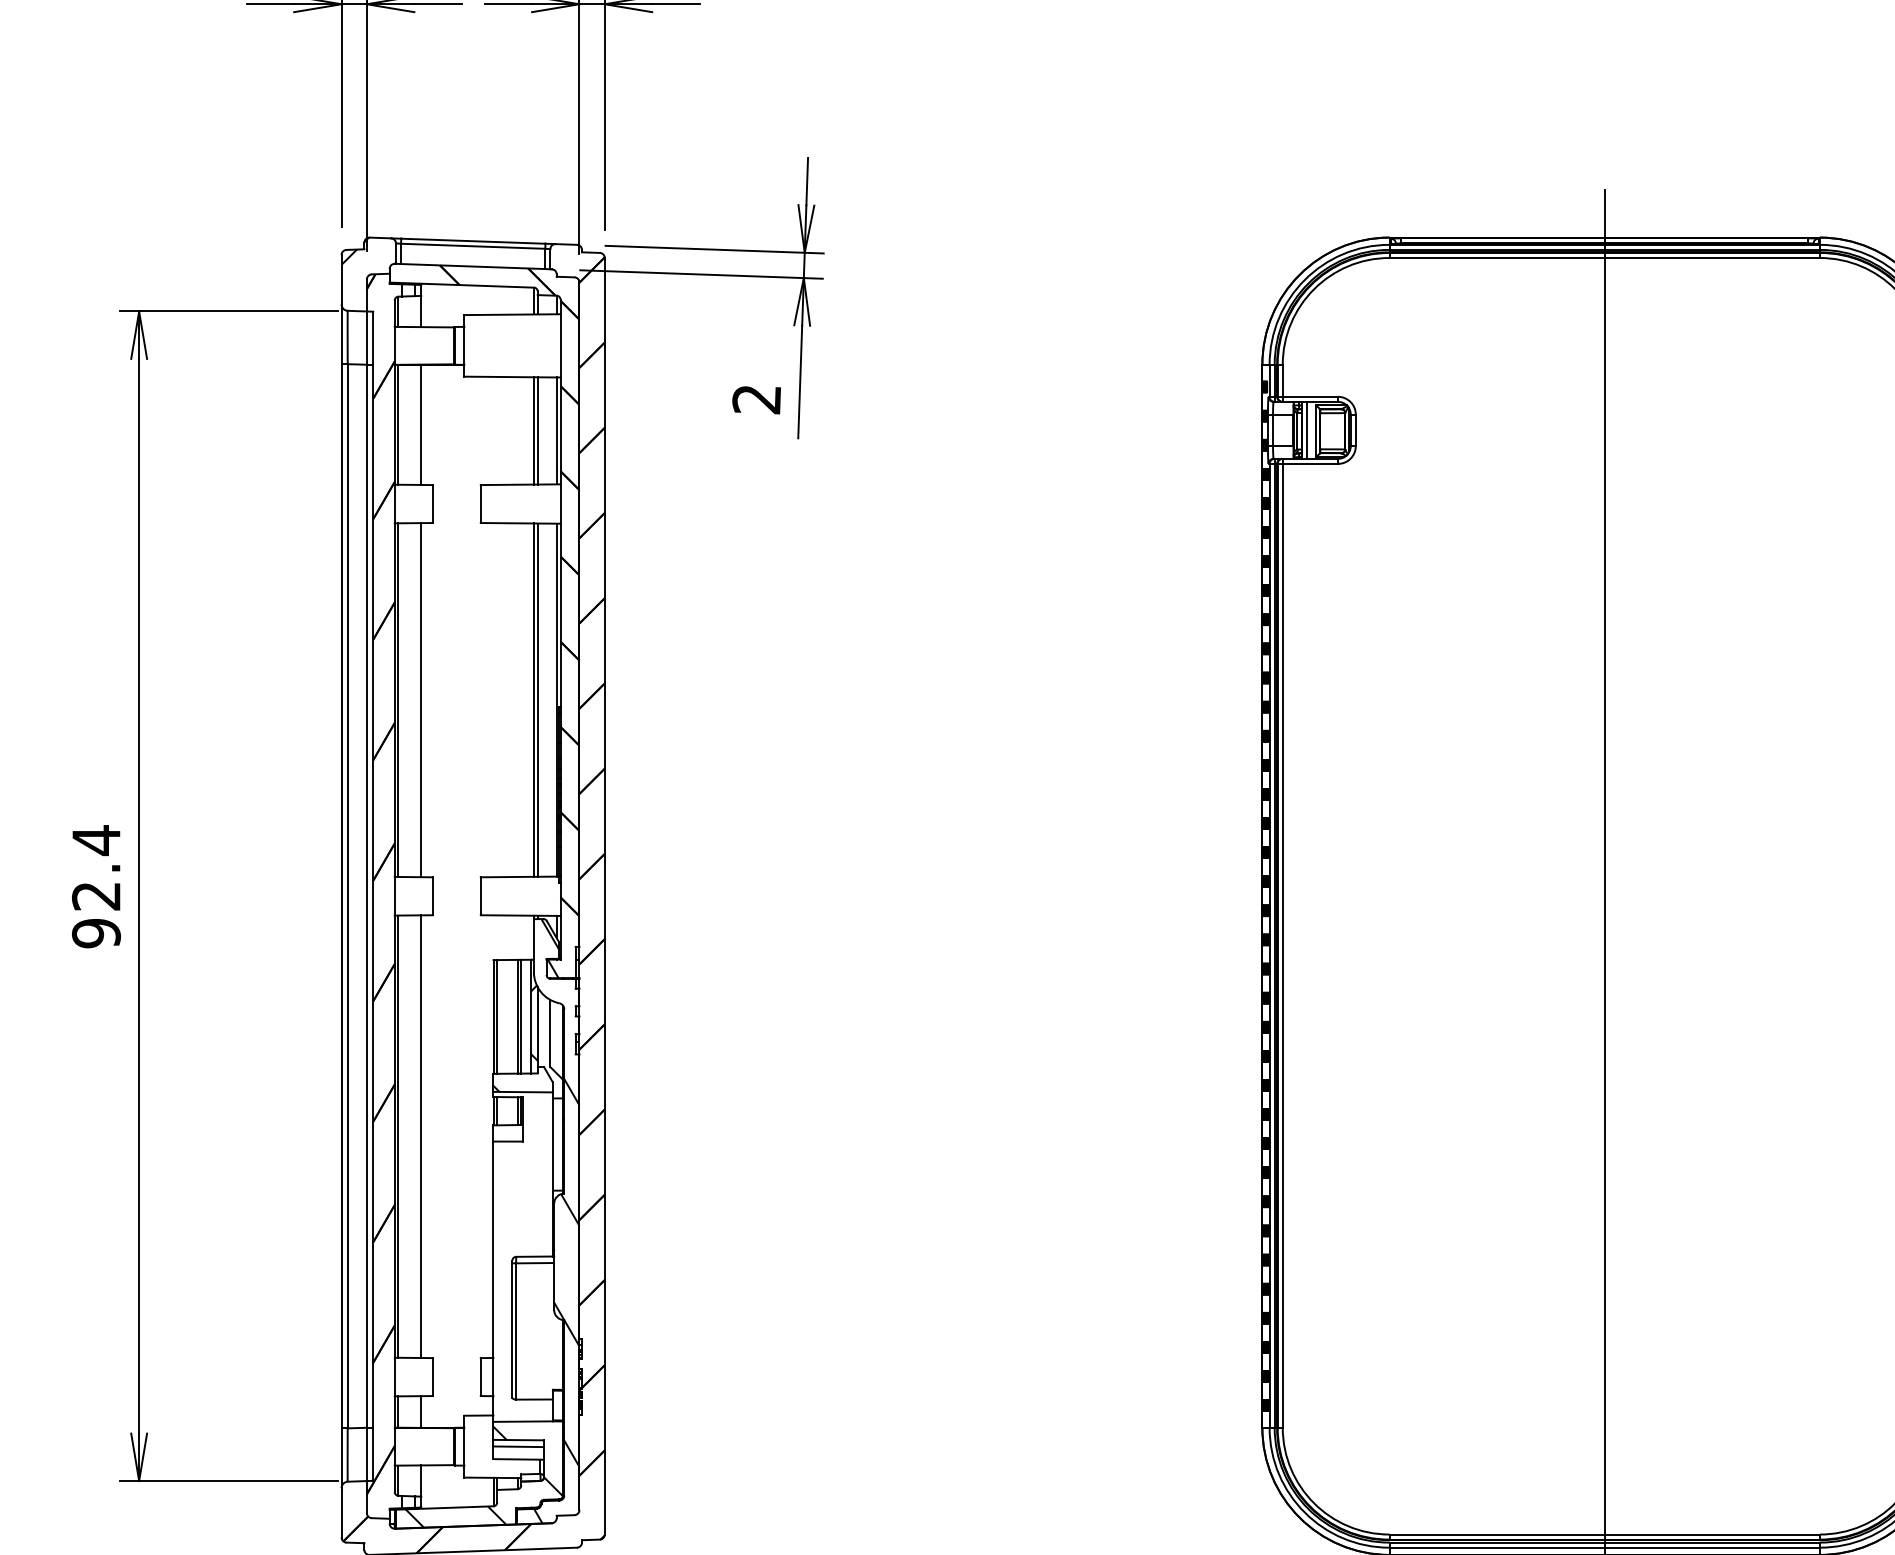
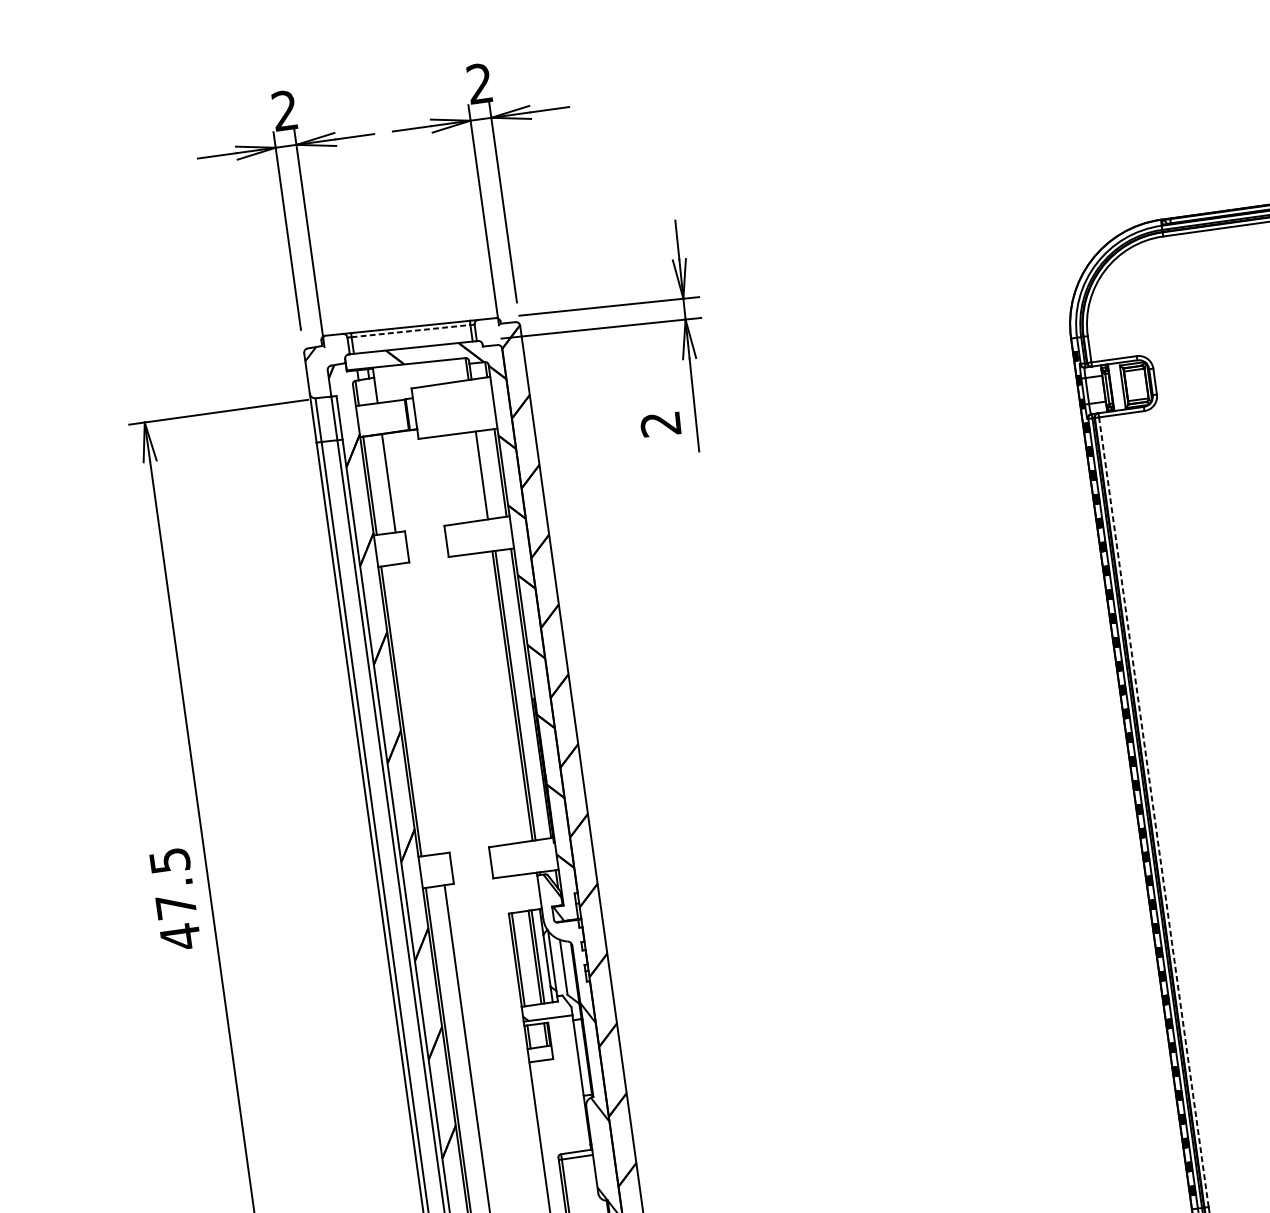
line: (473, 246) -> (411, 331), solid -> dashed
line: (1307, 429) -> (1115, 386), removed
line: (537, 430) -> (484, 474), removed
line: (421, 700) -> (420, 709), removed
text: (95, 887) -> (174, 899), 92.4 -> 47.5
line: (1282, 945) -> (1153, 811), solid -> dashed

